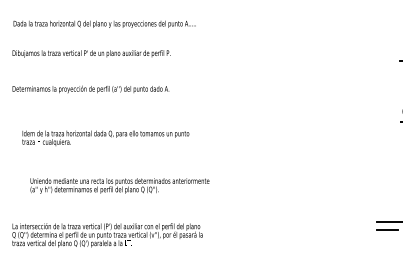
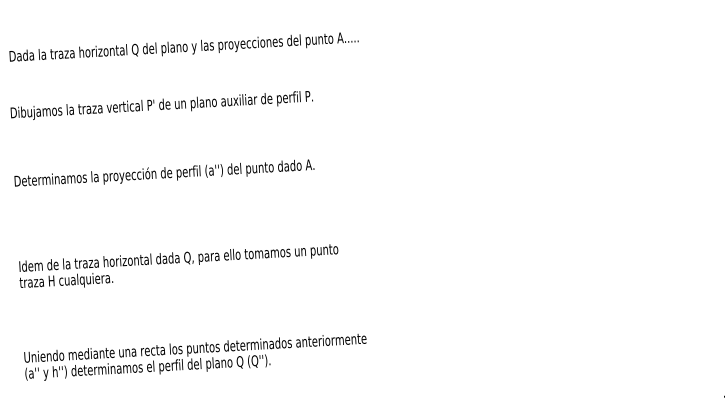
text: (105, 137) -> (178, 265), moved
text: (119, 185) -> (195, 356), moved

